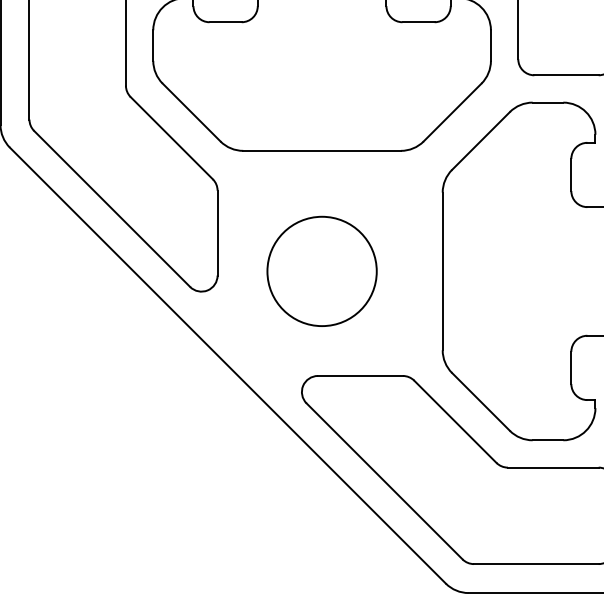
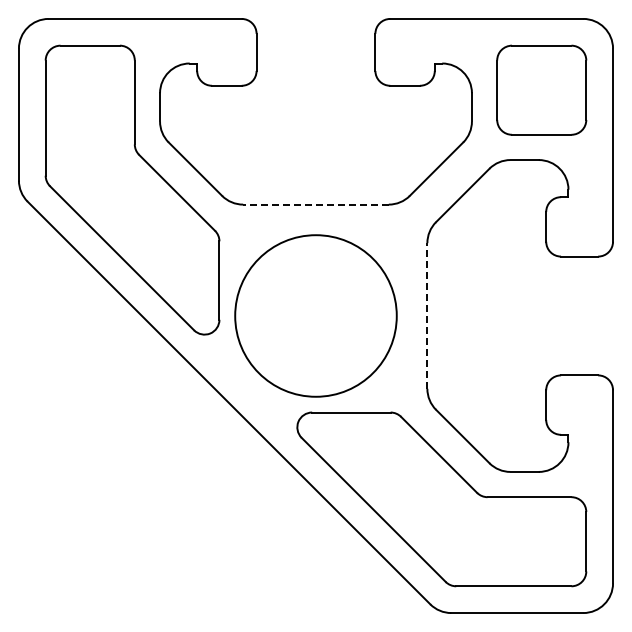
line: (322, 150) -> (316, 204), solid -> dashed
circle: (321, 270) -> (315, 315), size x1.6
line: (442, 270) -> (427, 315), solid -> dashed

